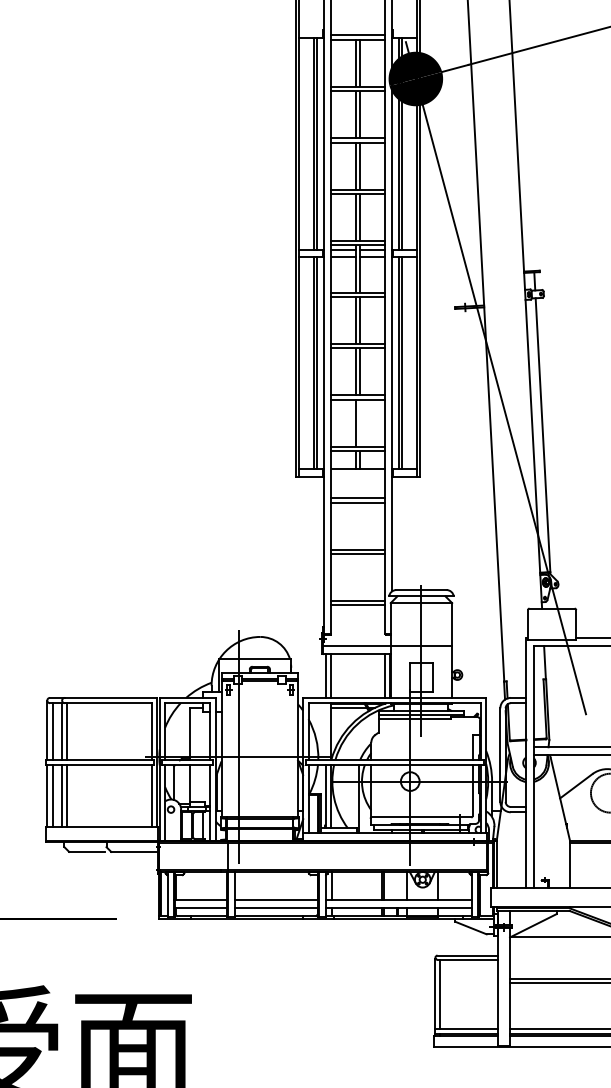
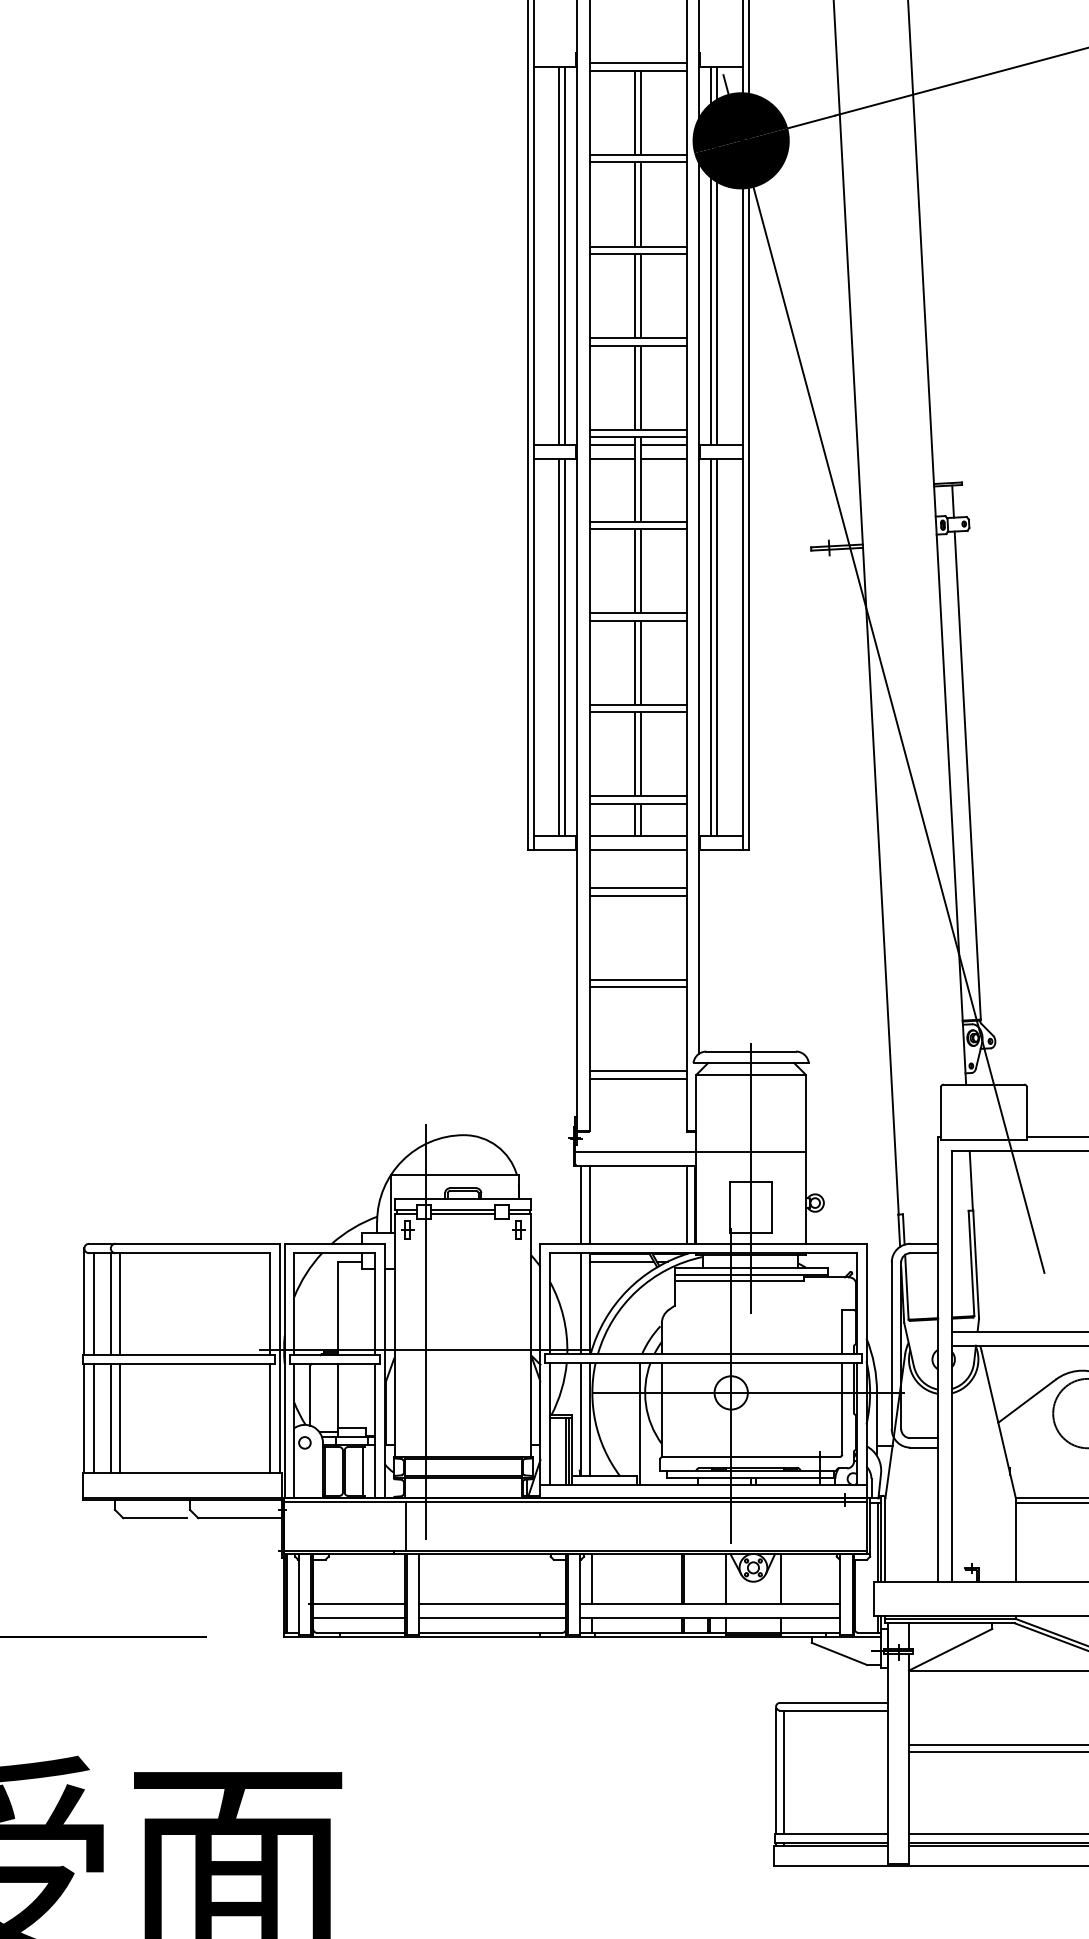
line: (359, 423) -> (640, 754), added
line: (357, 477) -> (637, 850), added
line: (326, 731) -> (581, 1303), added

